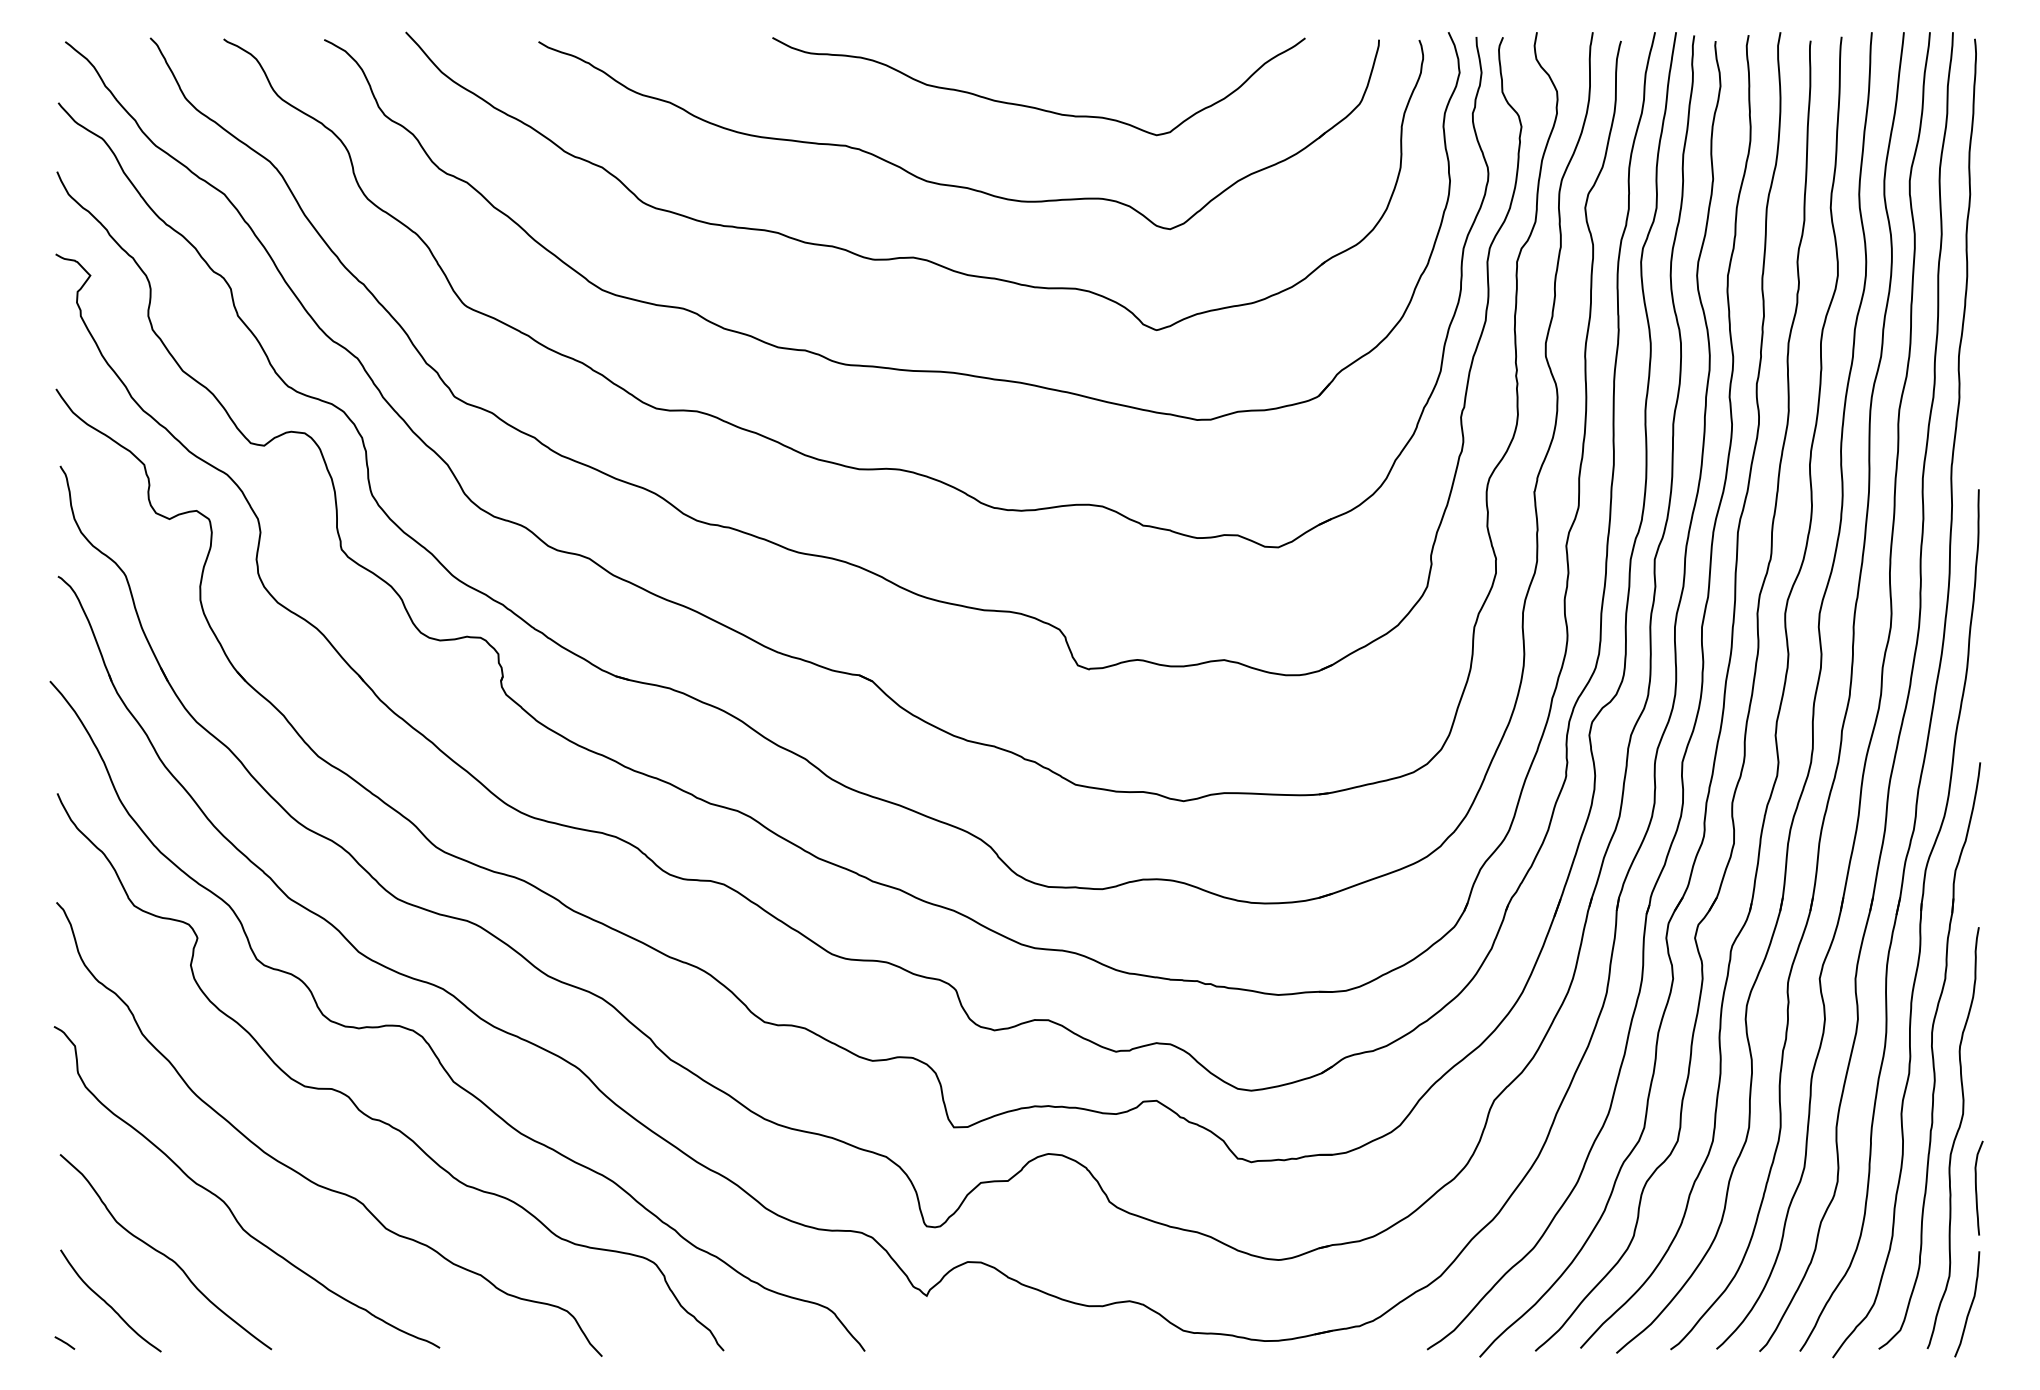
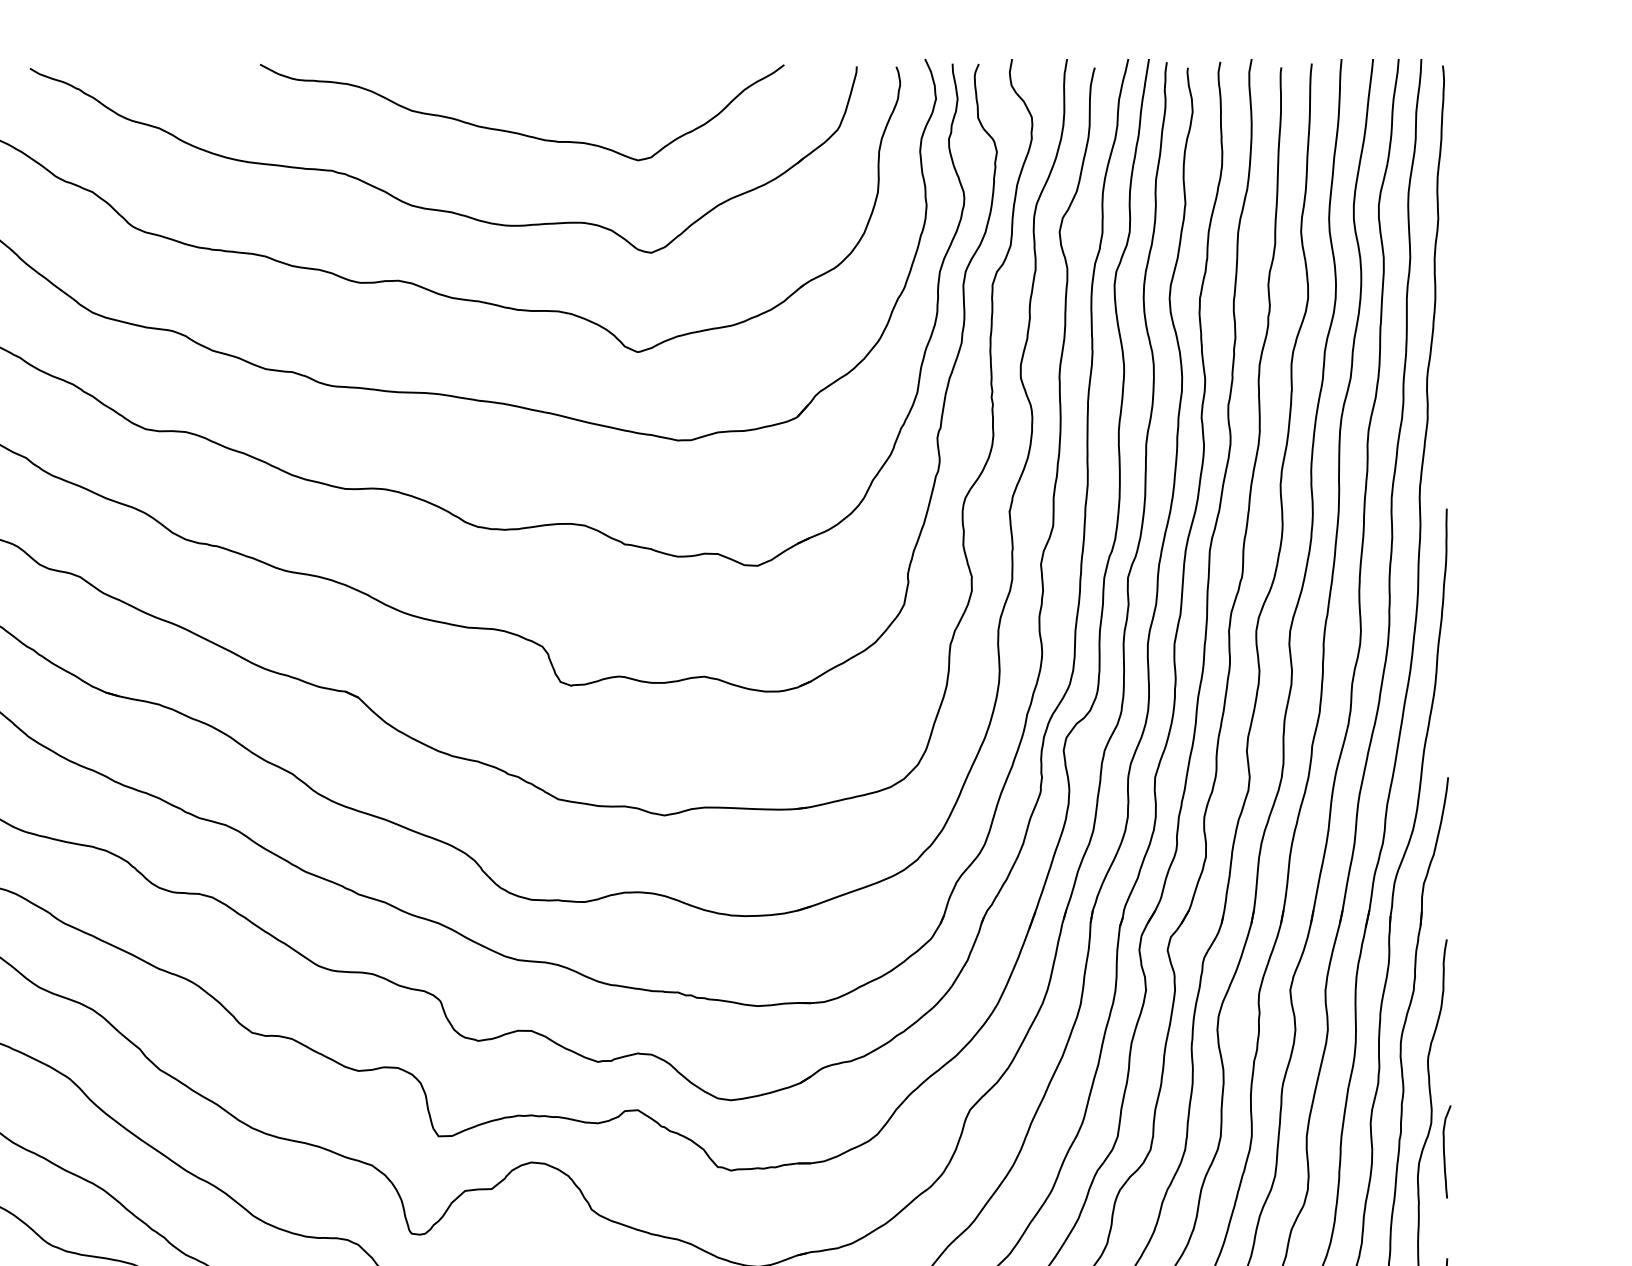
curve: (1976, 1187) -> (1444, 1151), moved

